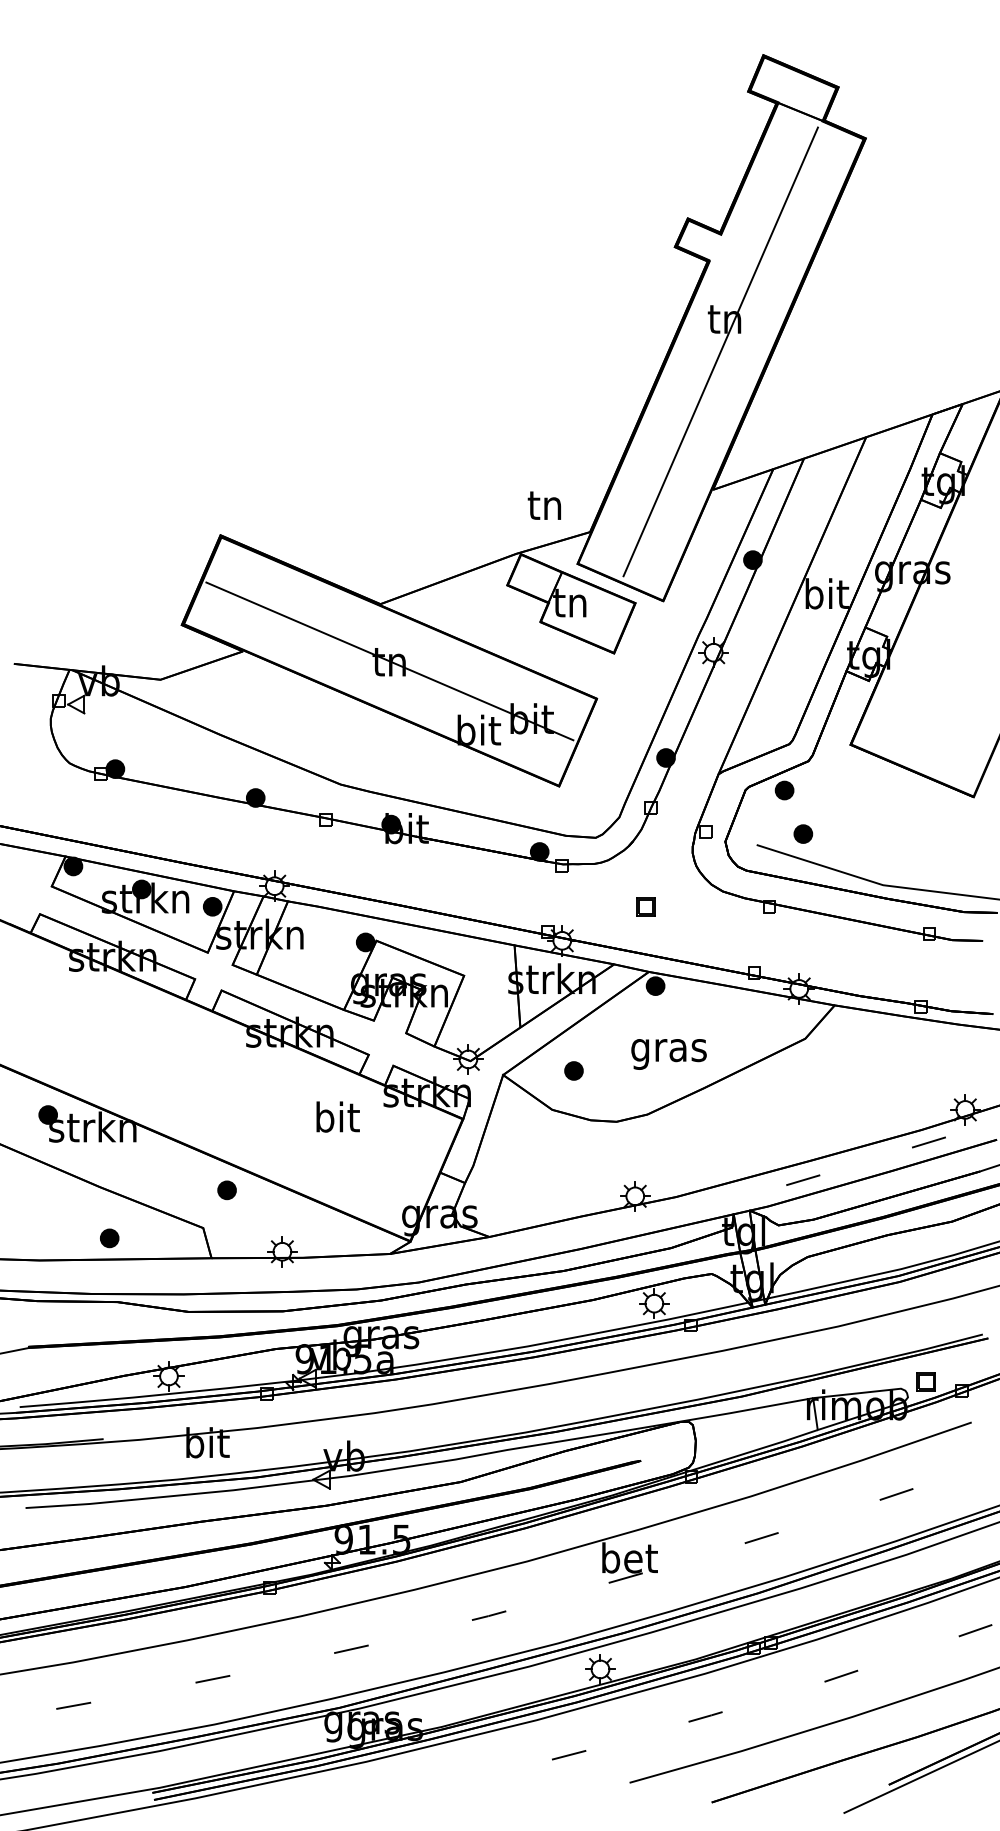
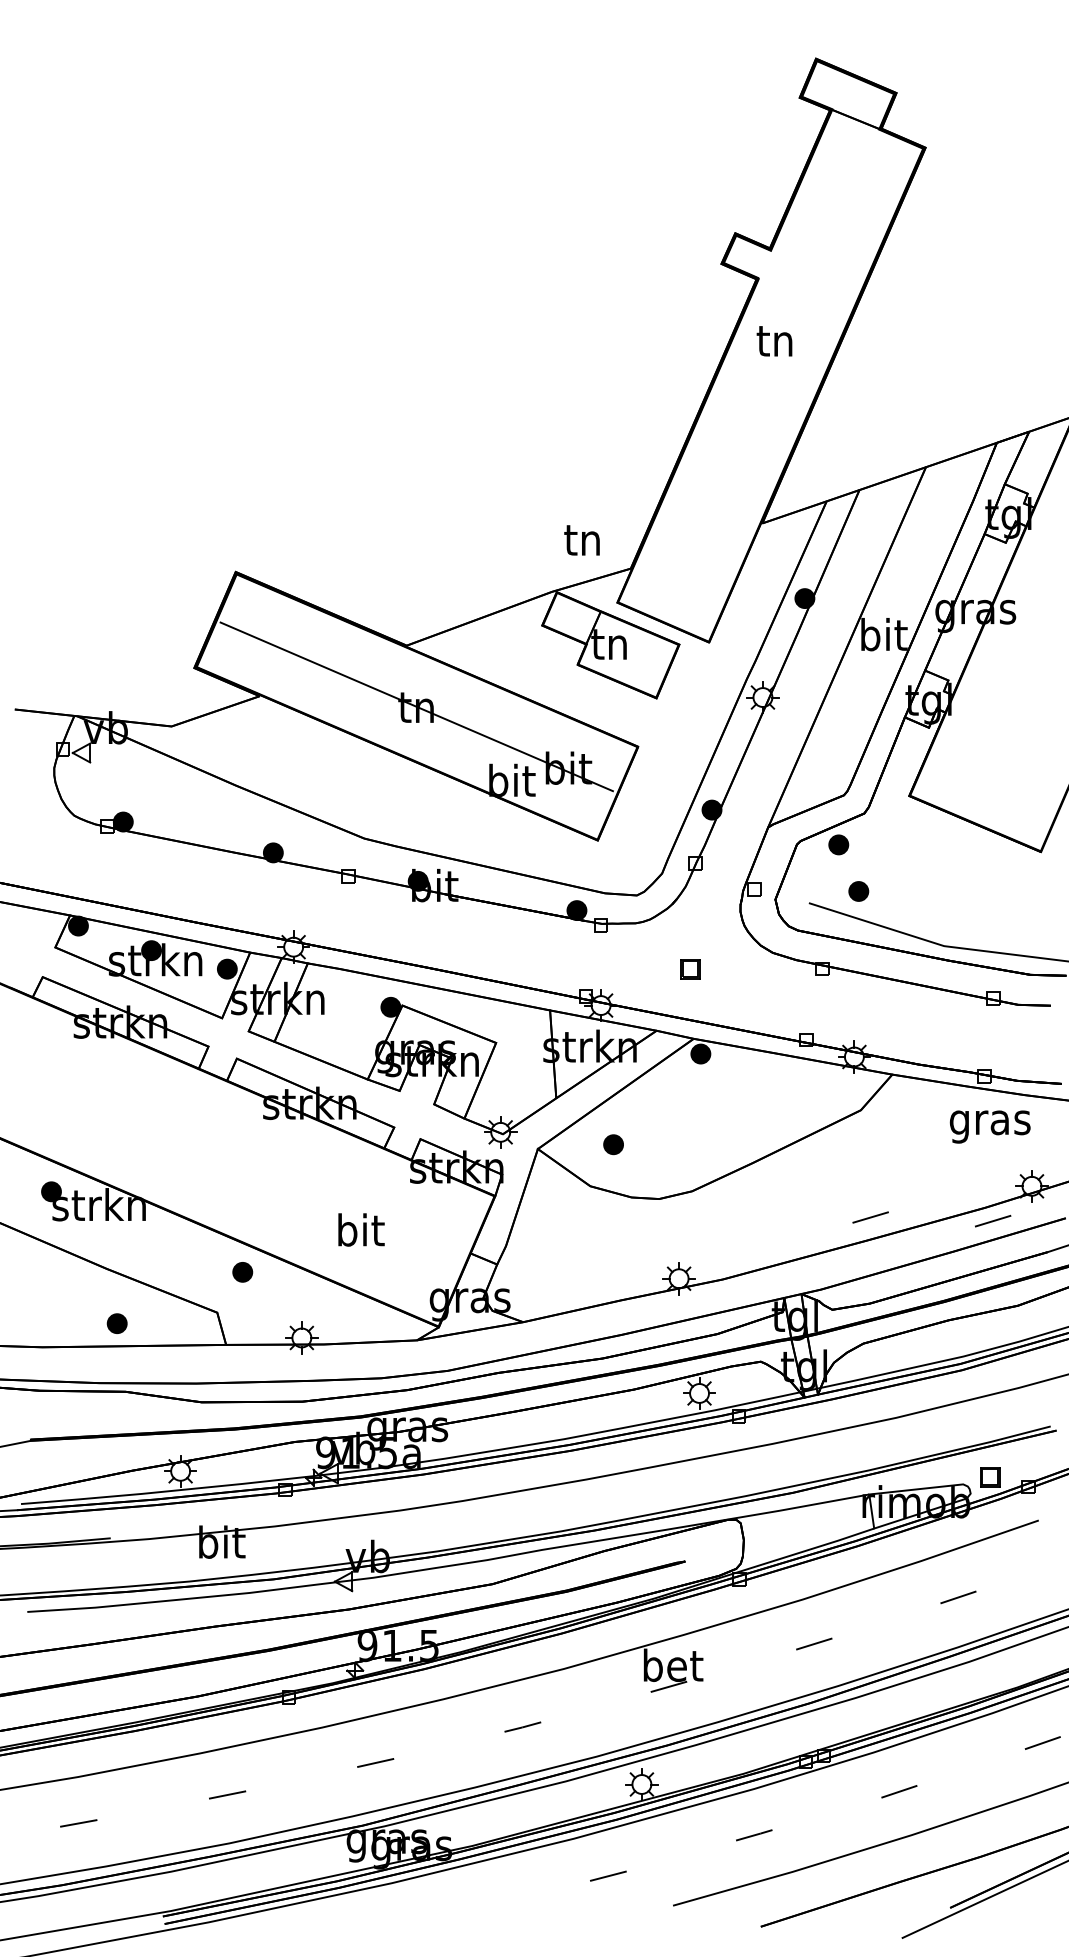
line: (720, 351) -> (770, 375), removed
text: (668, 1053) -> (989, 1126), moved
text: (338, 1116) -> (361, 1229), moved
line: (803, 1180) -> (870, 1217), moved

